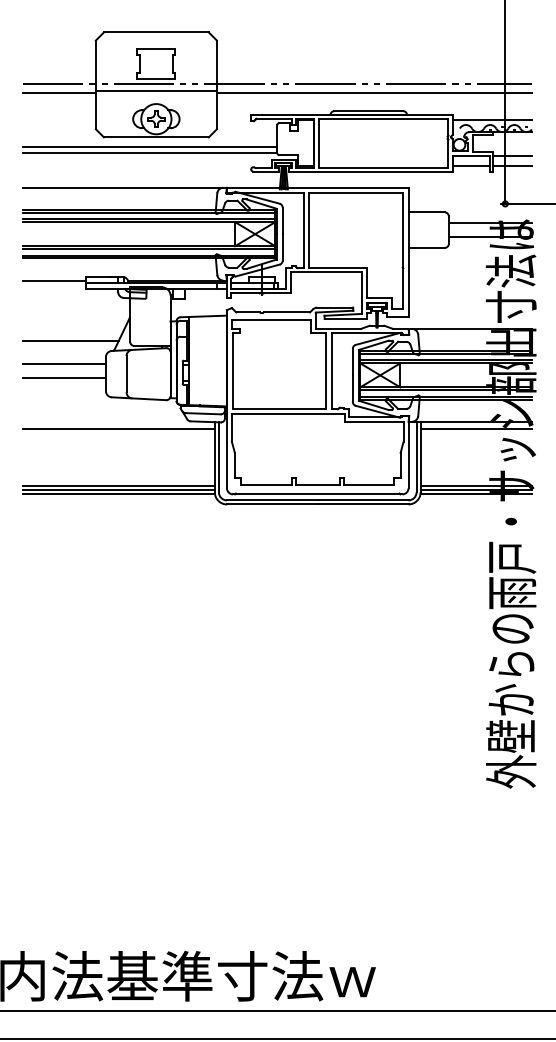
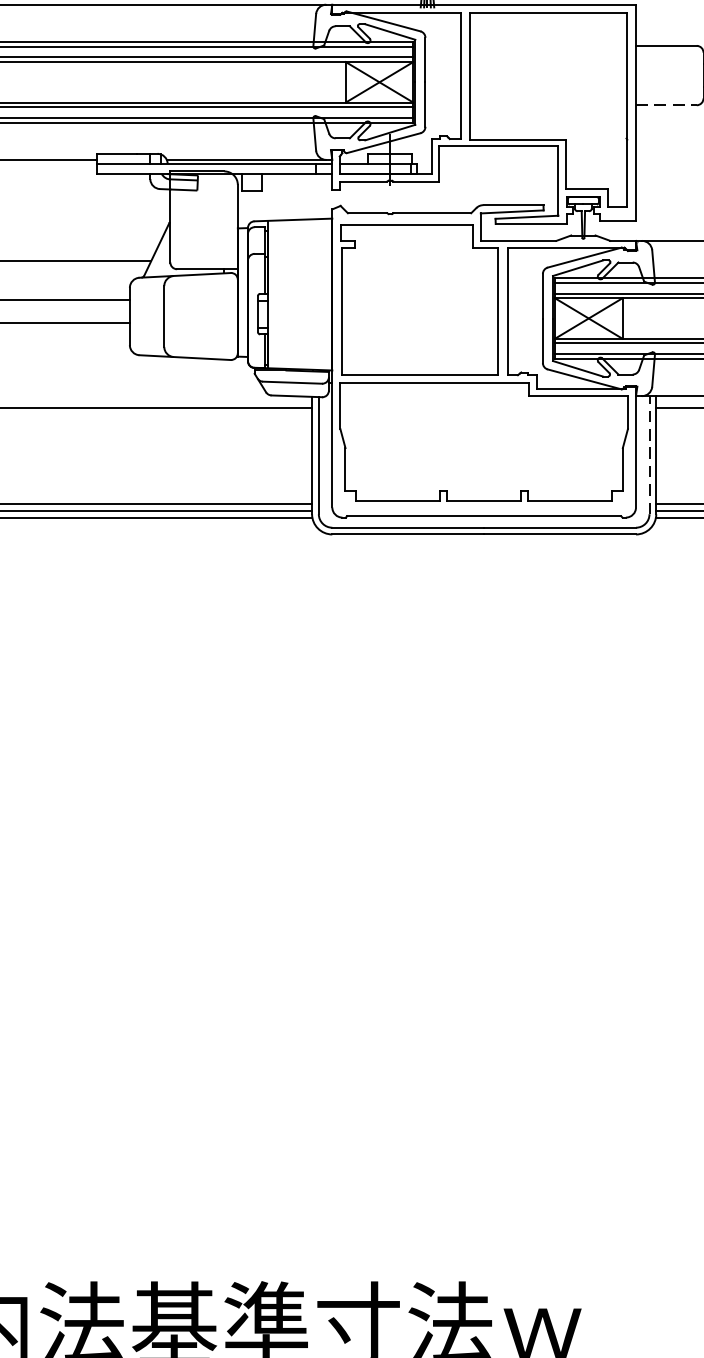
line: (427, 247) -> (667, 104), solid -> dashed
line: (416, 456) -> (649, 454), solid -> dashed

